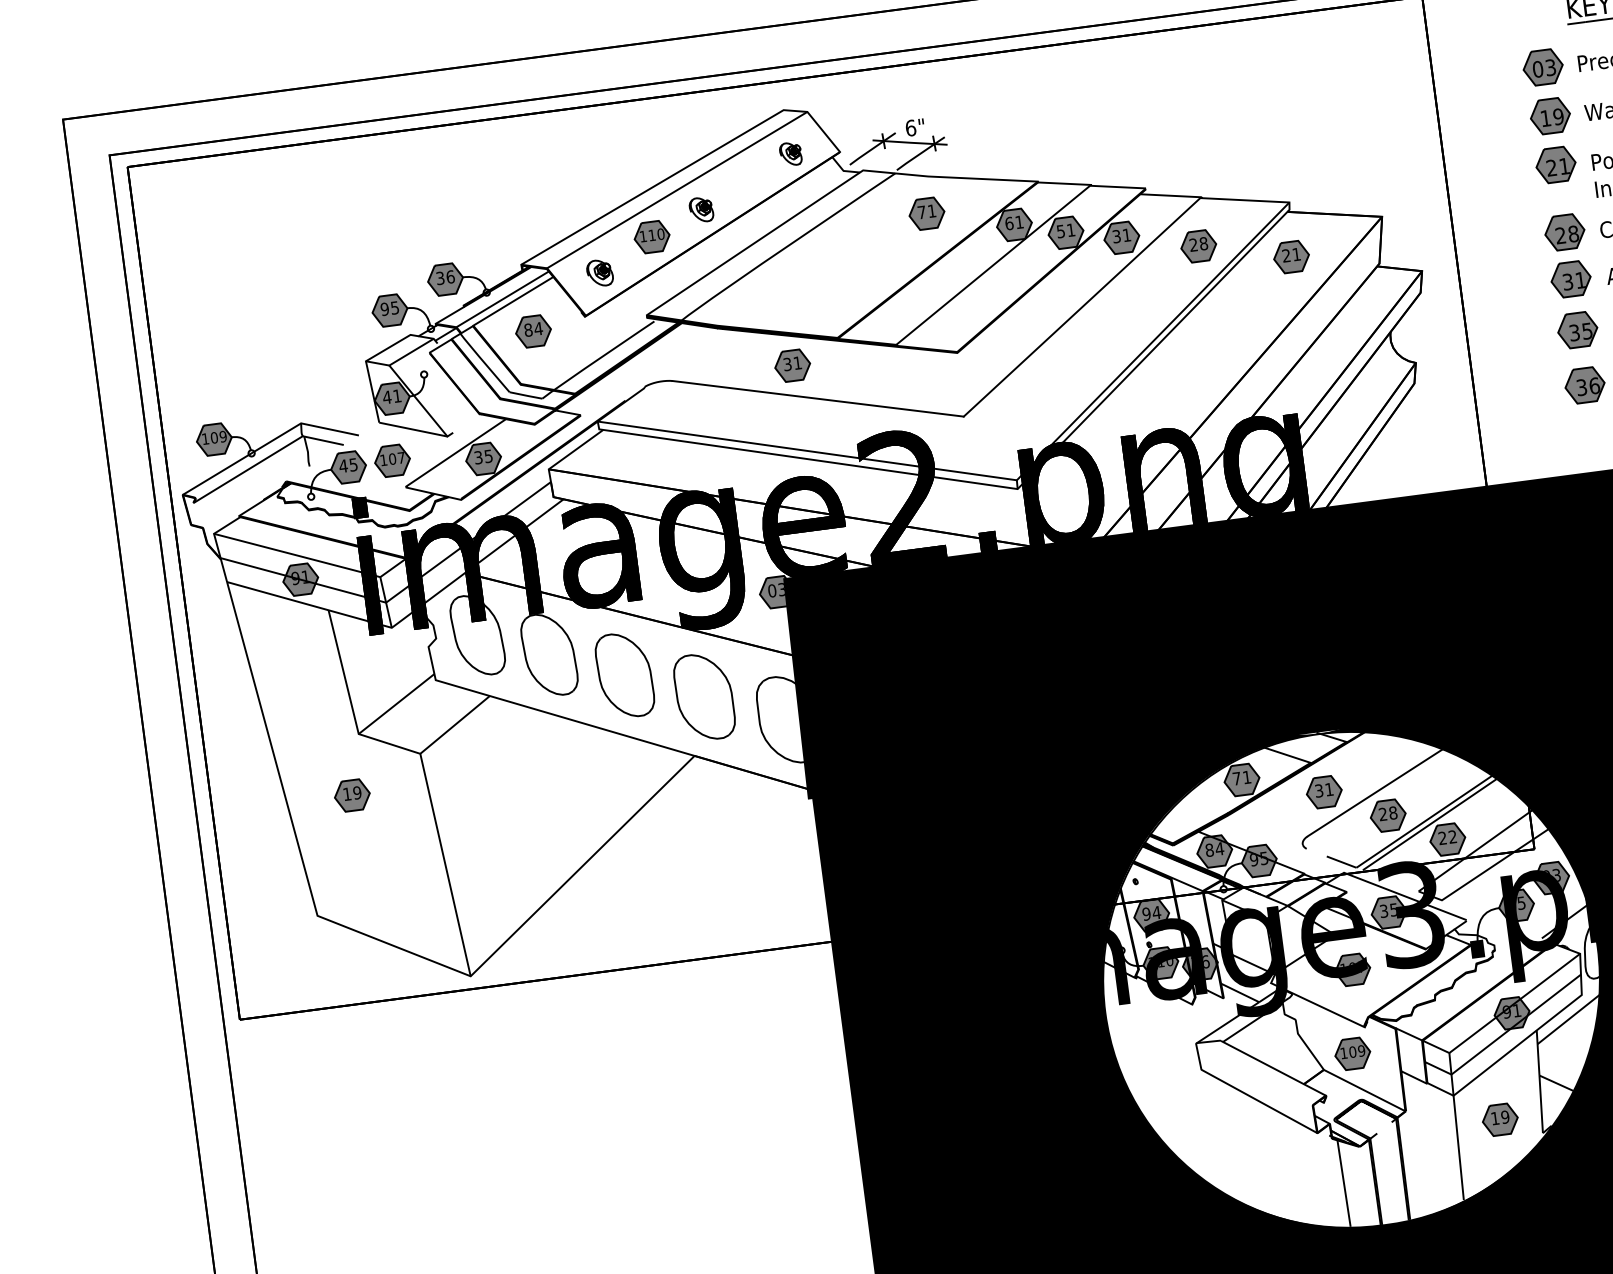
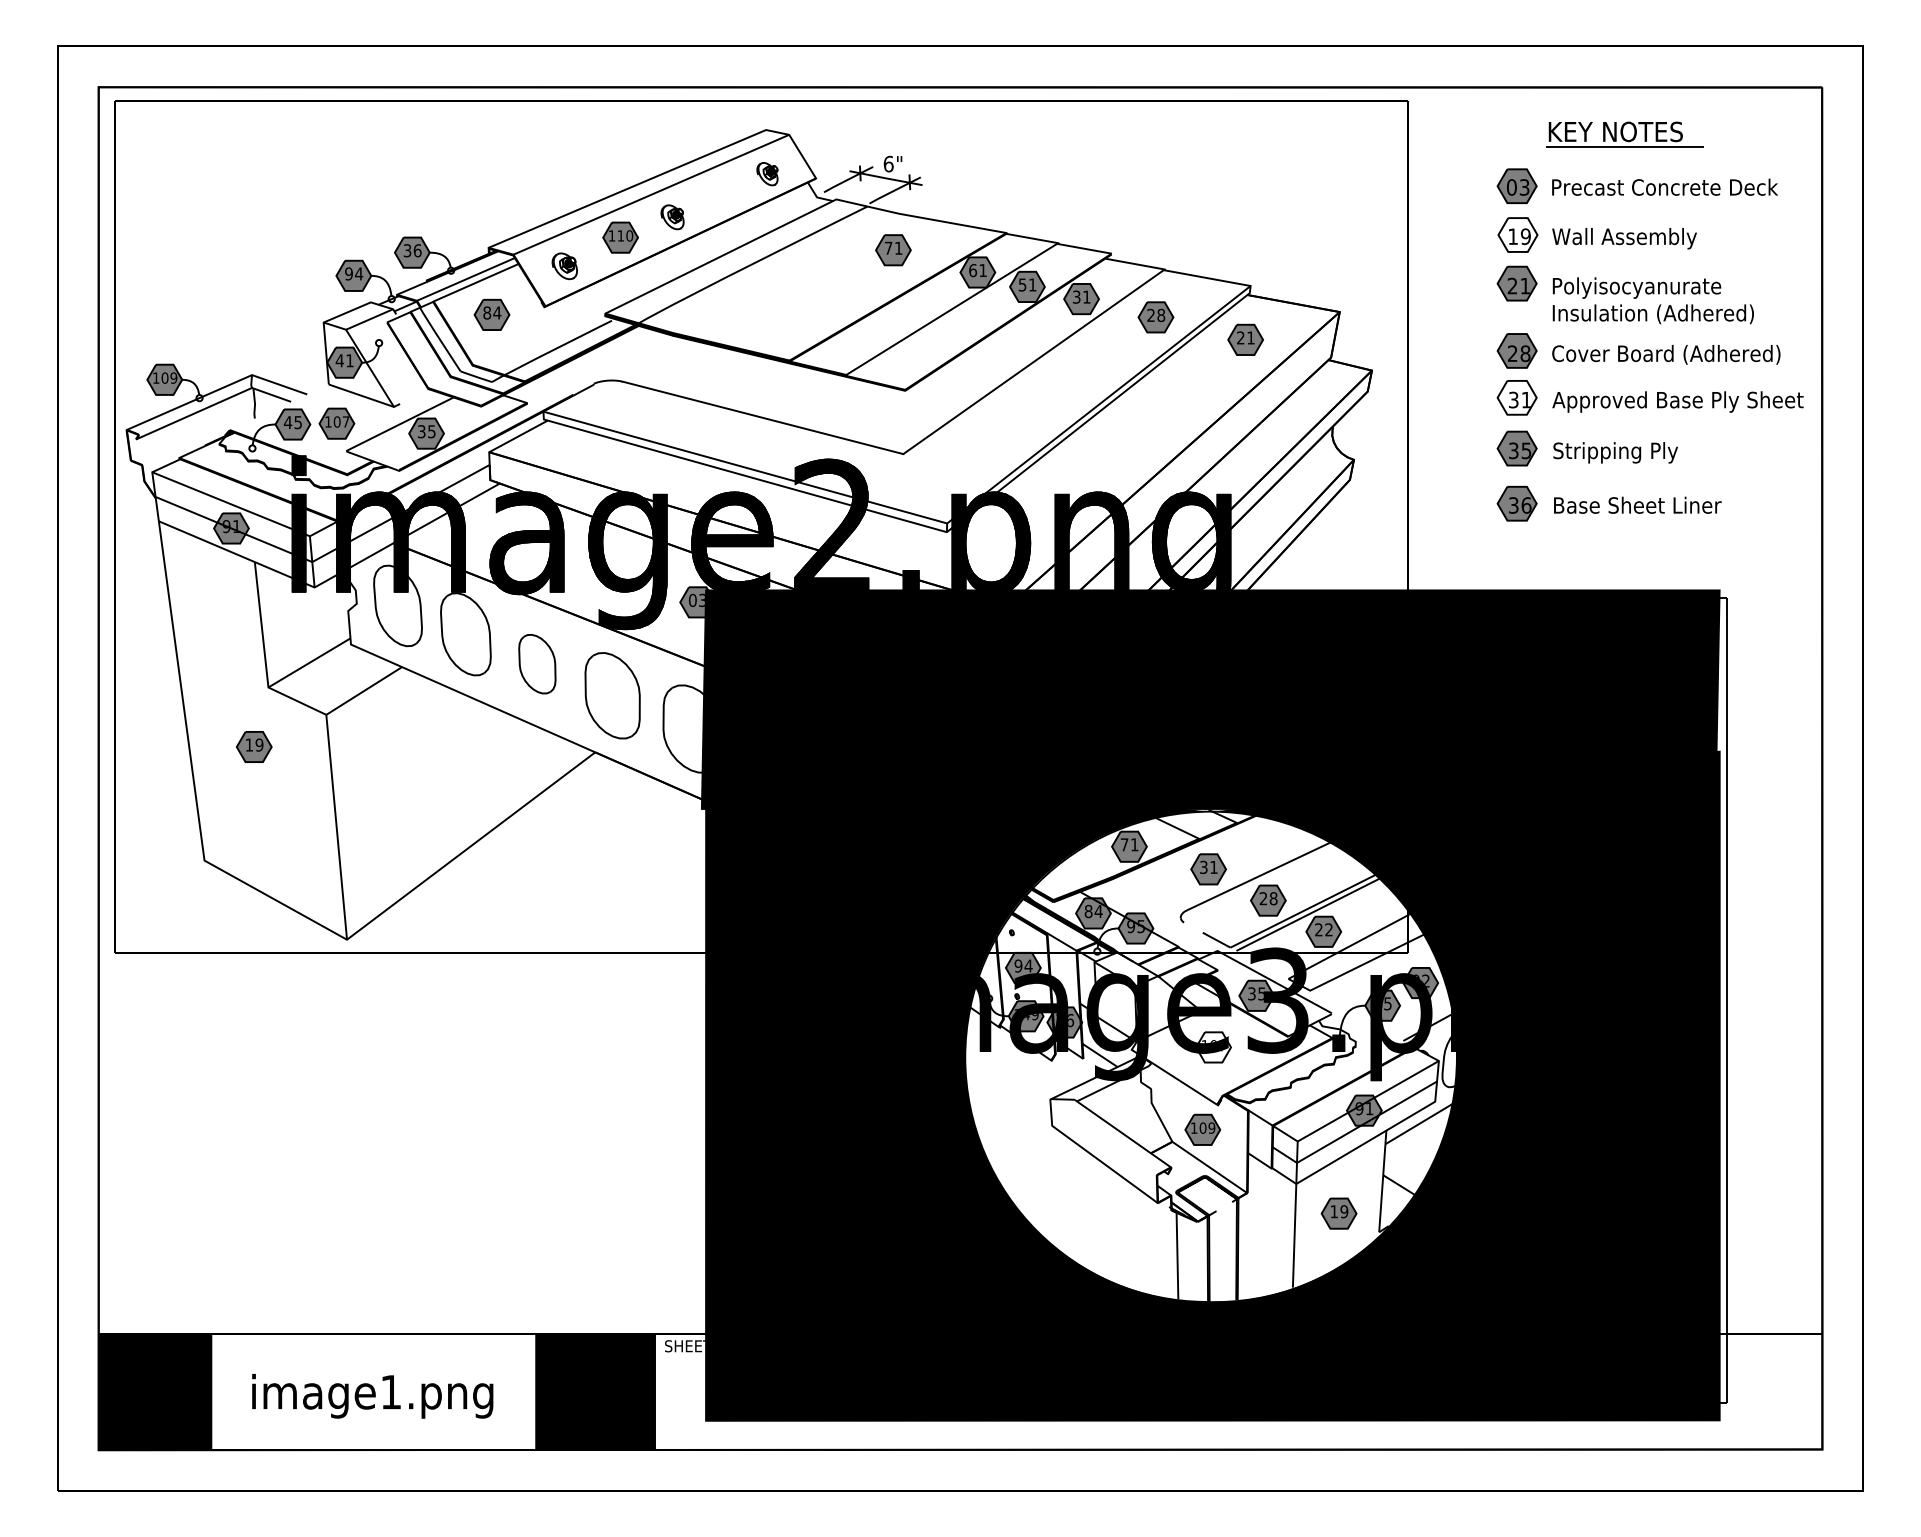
fill: (1549, 115) -> (1517, 234), removed
fill: (1570, 279) -> (1516, 397), removed
text: (395, 307) -> (359, 273), 95 -> 94
part: (792, 366) -> (741, 382), removed
part: (625, 674) -> (537, 663), size x0.7
text: (1556, 875) -> (1425, 981), 03 -> 02
text: (1165, 964) -> (1030, 1017), 110 -> 149
fill: (1352, 969) -> (1213, 1047), removed

